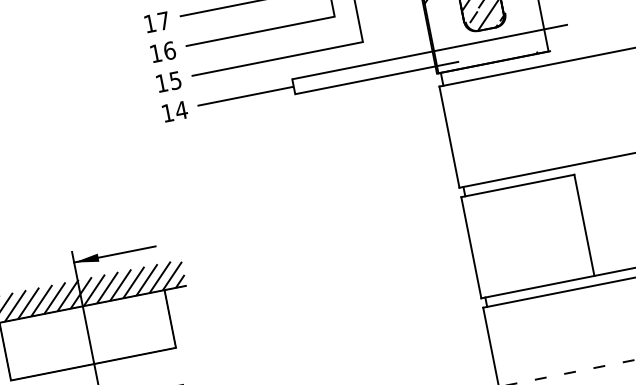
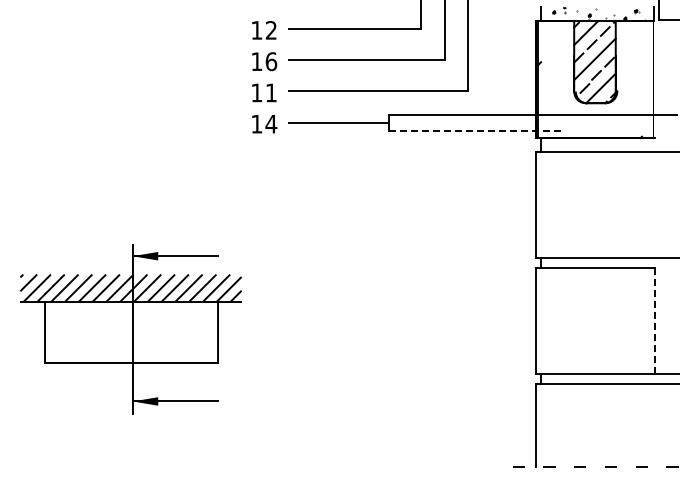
text: (163, 21) -> (270, 30), 17 -> 12
line: (377, 77) -> (475, 130), solid -> dashed
text: (175, 80) -> (271, 92), 15 -> 11
line: (584, 226) -> (654, 321), solid -> dashed

